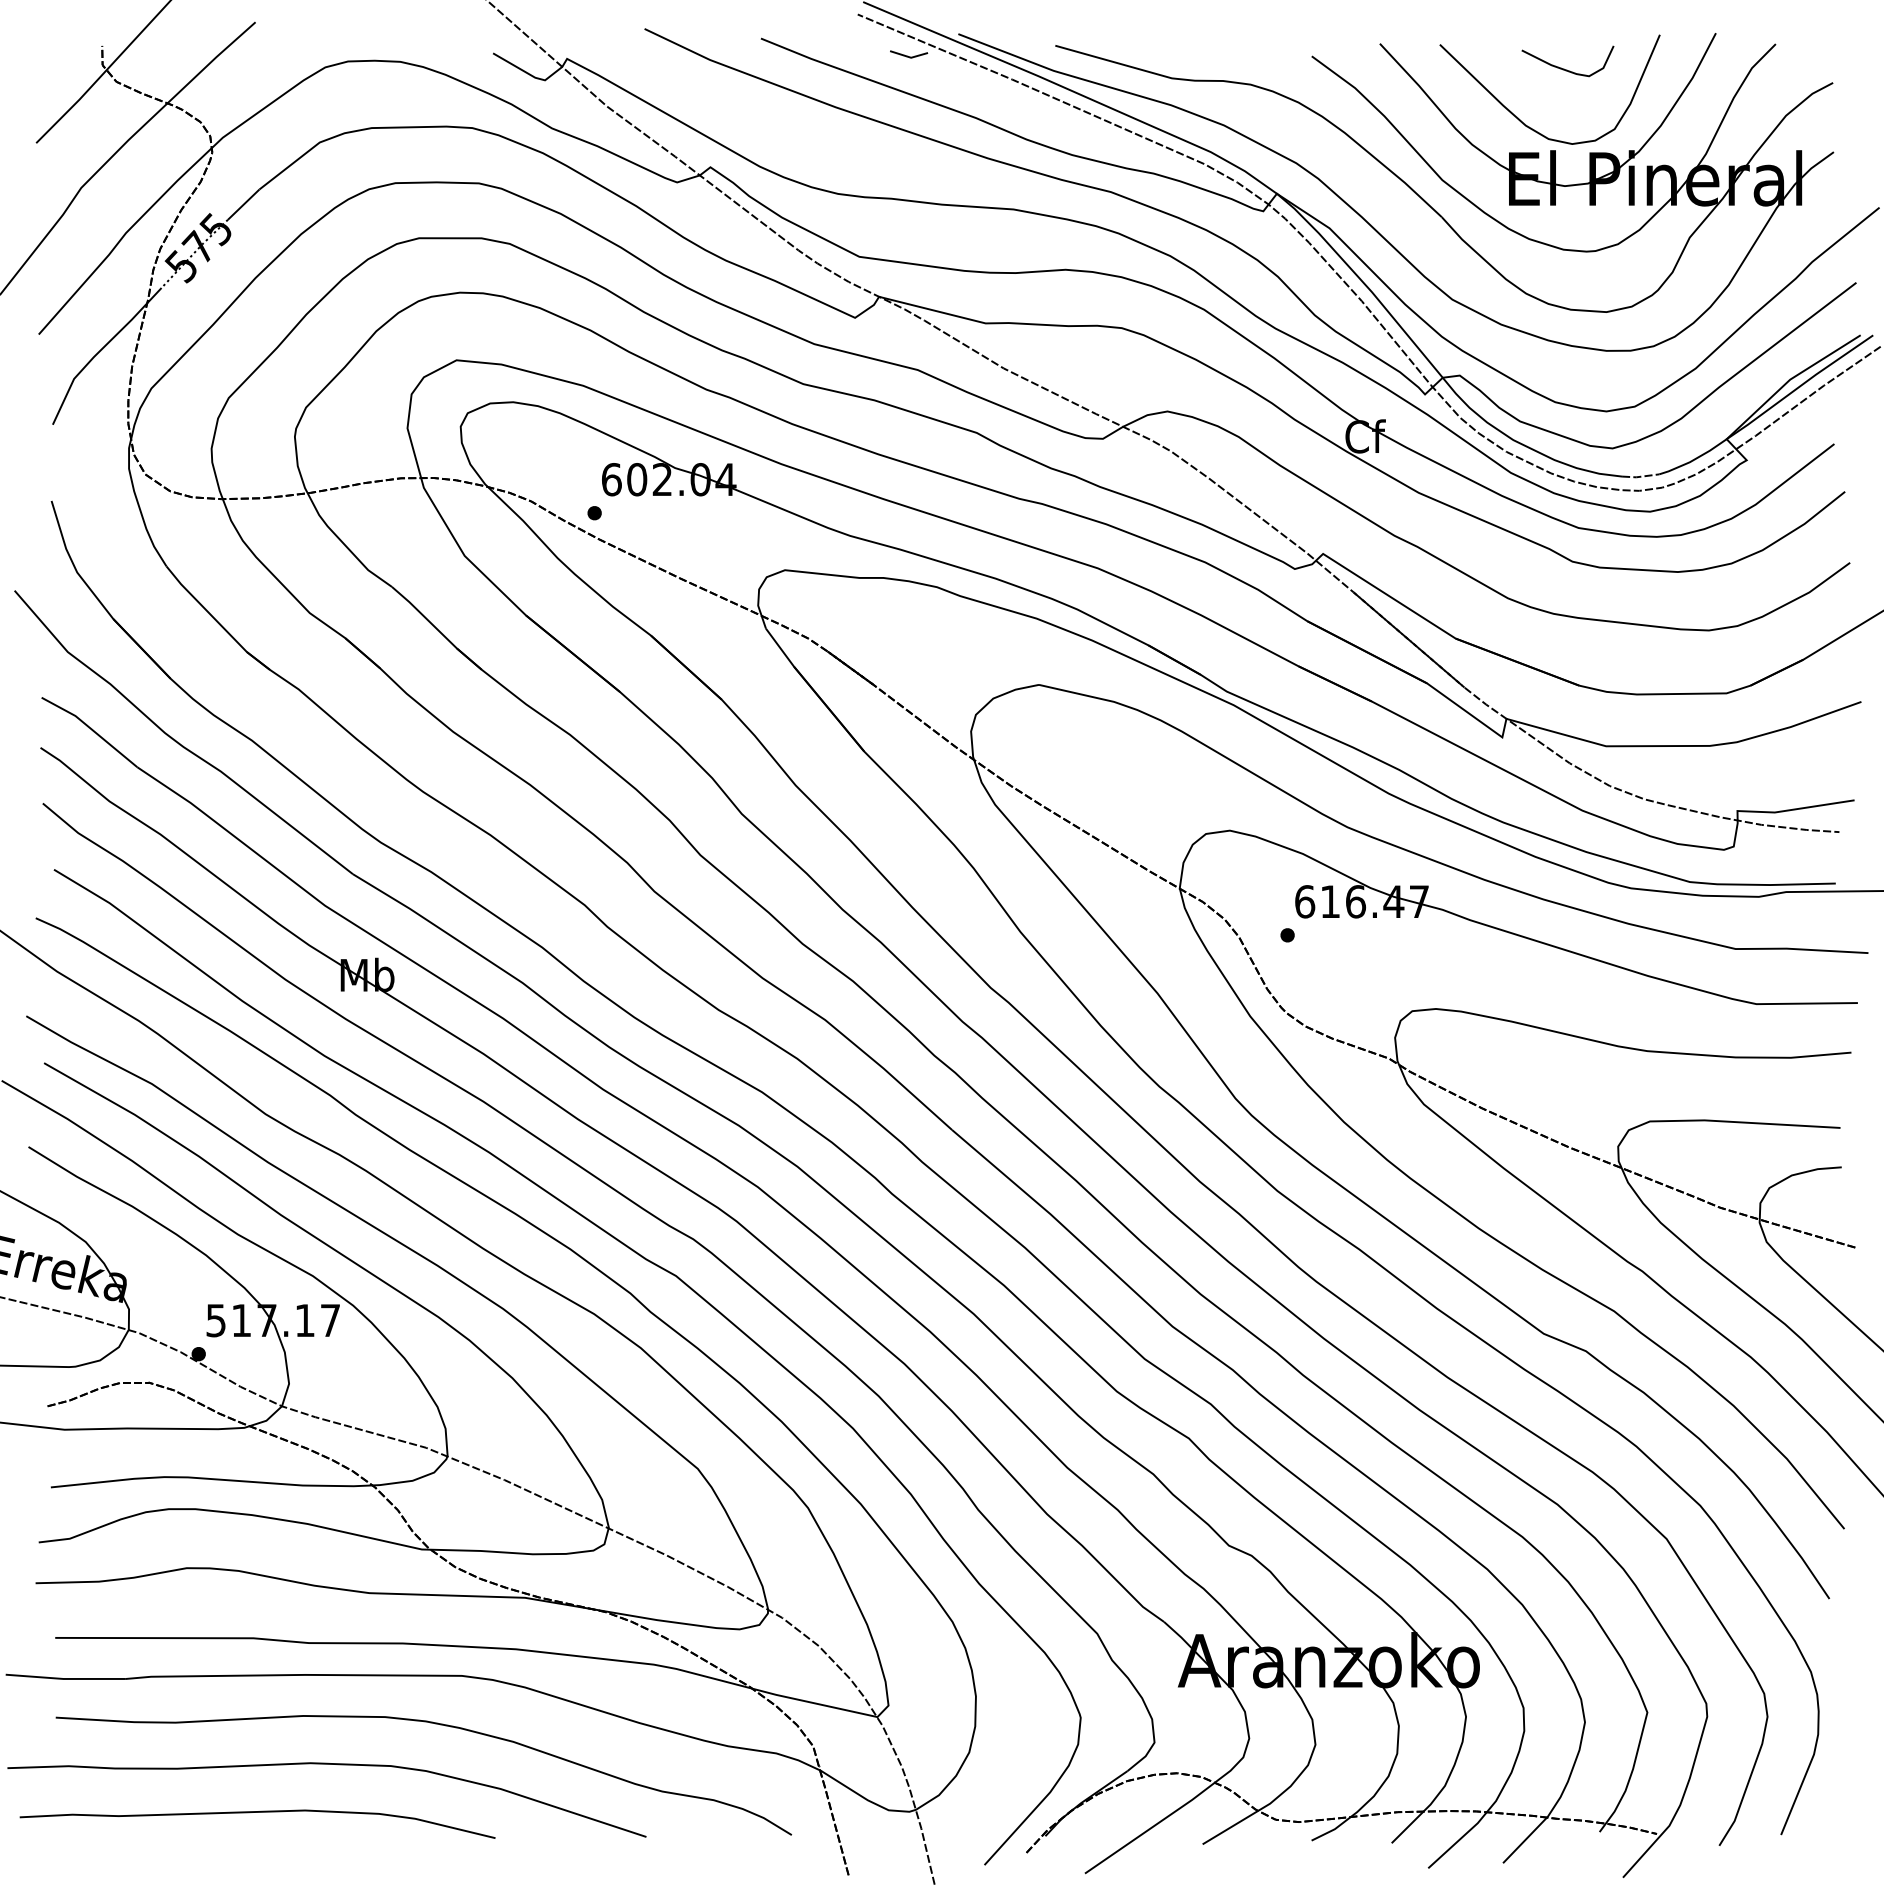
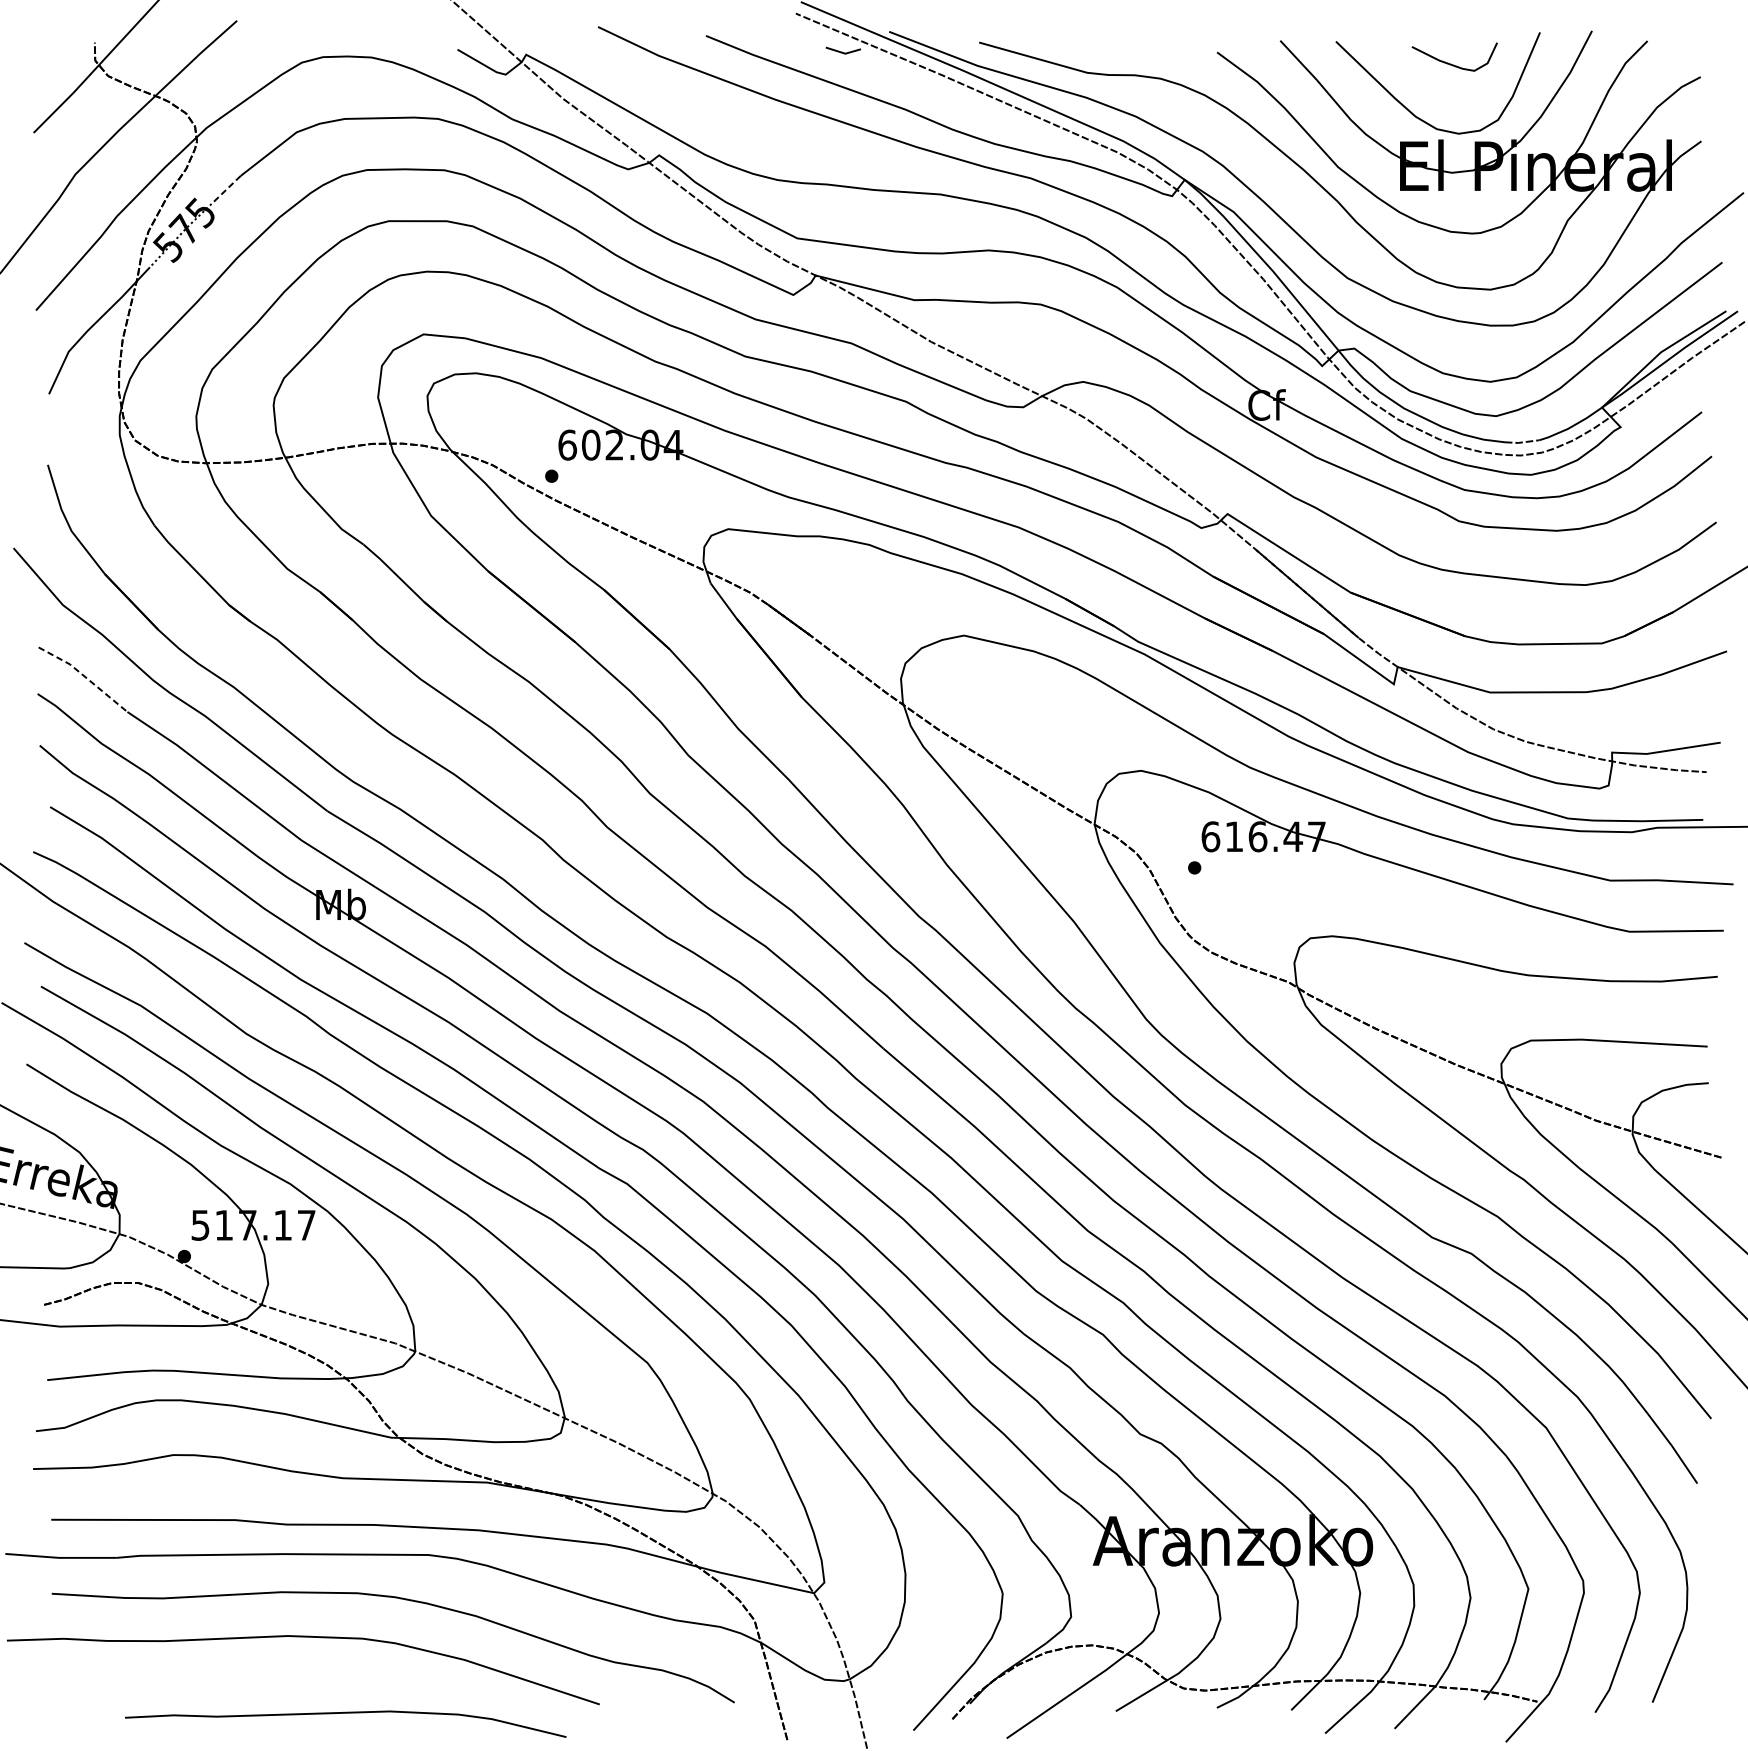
line: (243, 204) -> (225, 189), solid -> dashed
line: (91, 729) -> (84, 676), solid -> dashed
curve: (257, 1812) -> (345, 1713), moved

